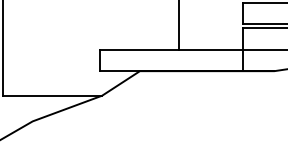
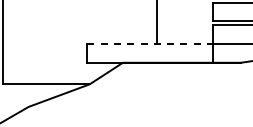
line: (171, 49) -> (150, 43), solid -> dashed

